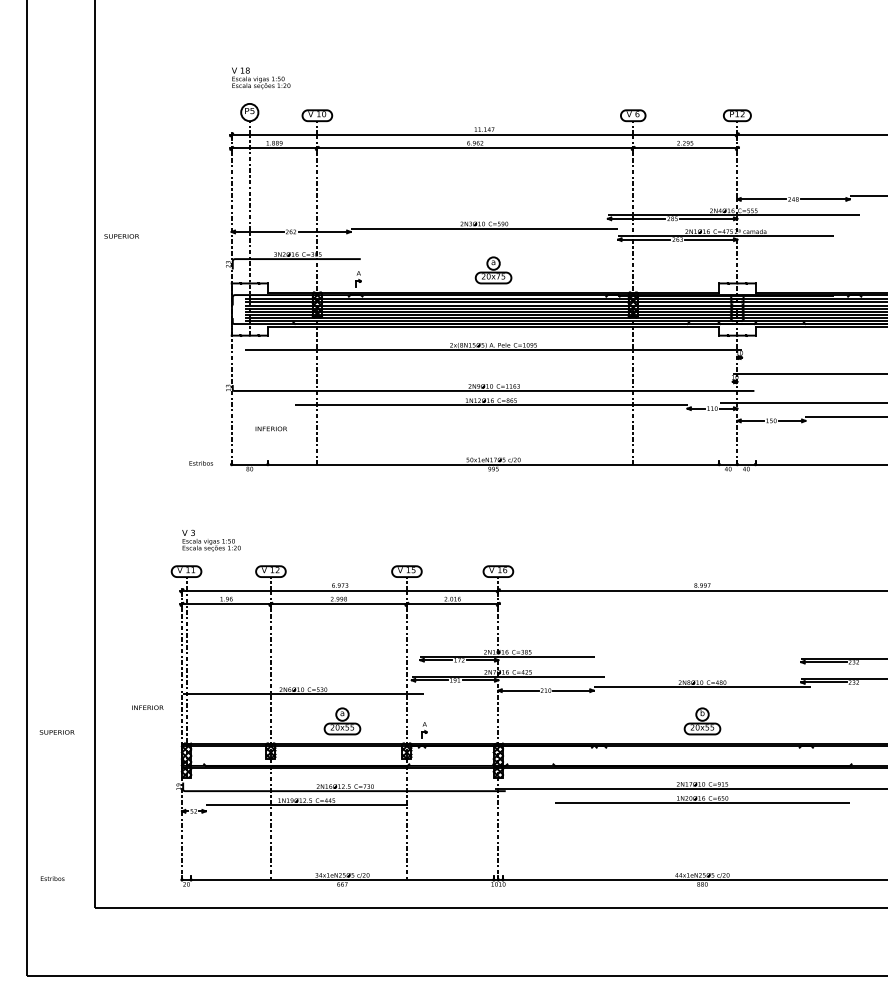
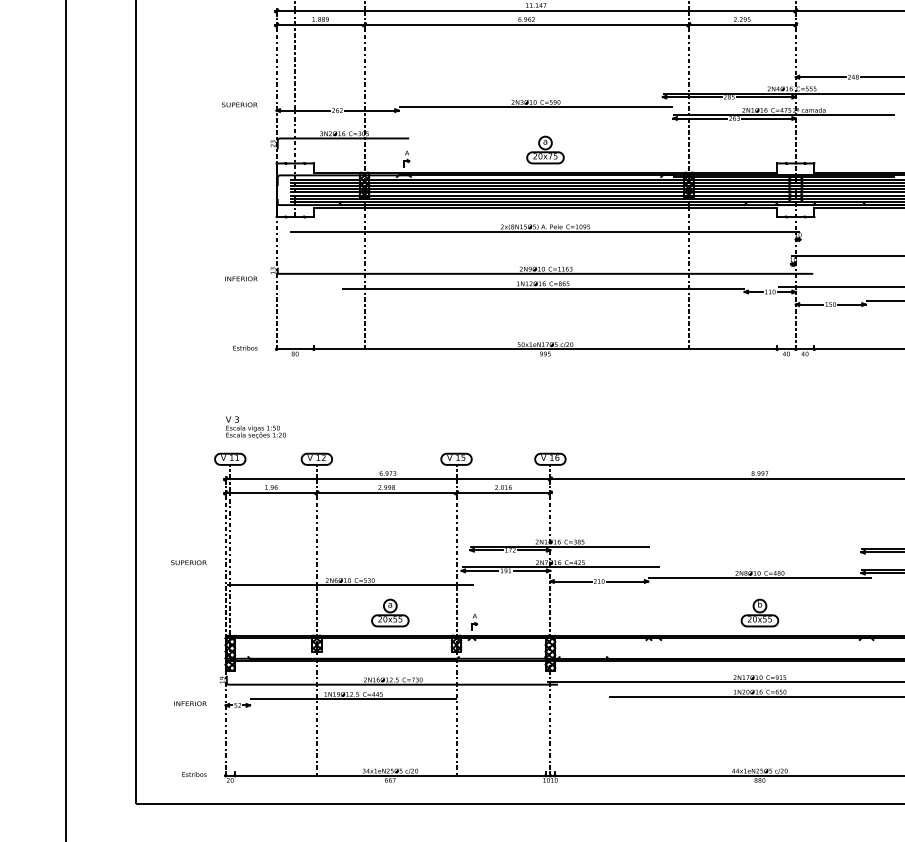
text: (121, 236) -> (239, 104), moved
text: (270, 428) -> (240, 278), moved
text: (147, 707) -> (190, 703), moved
text: (56, 732) -> (188, 562), moved
text: (52, 878) -> (194, 774), moved

